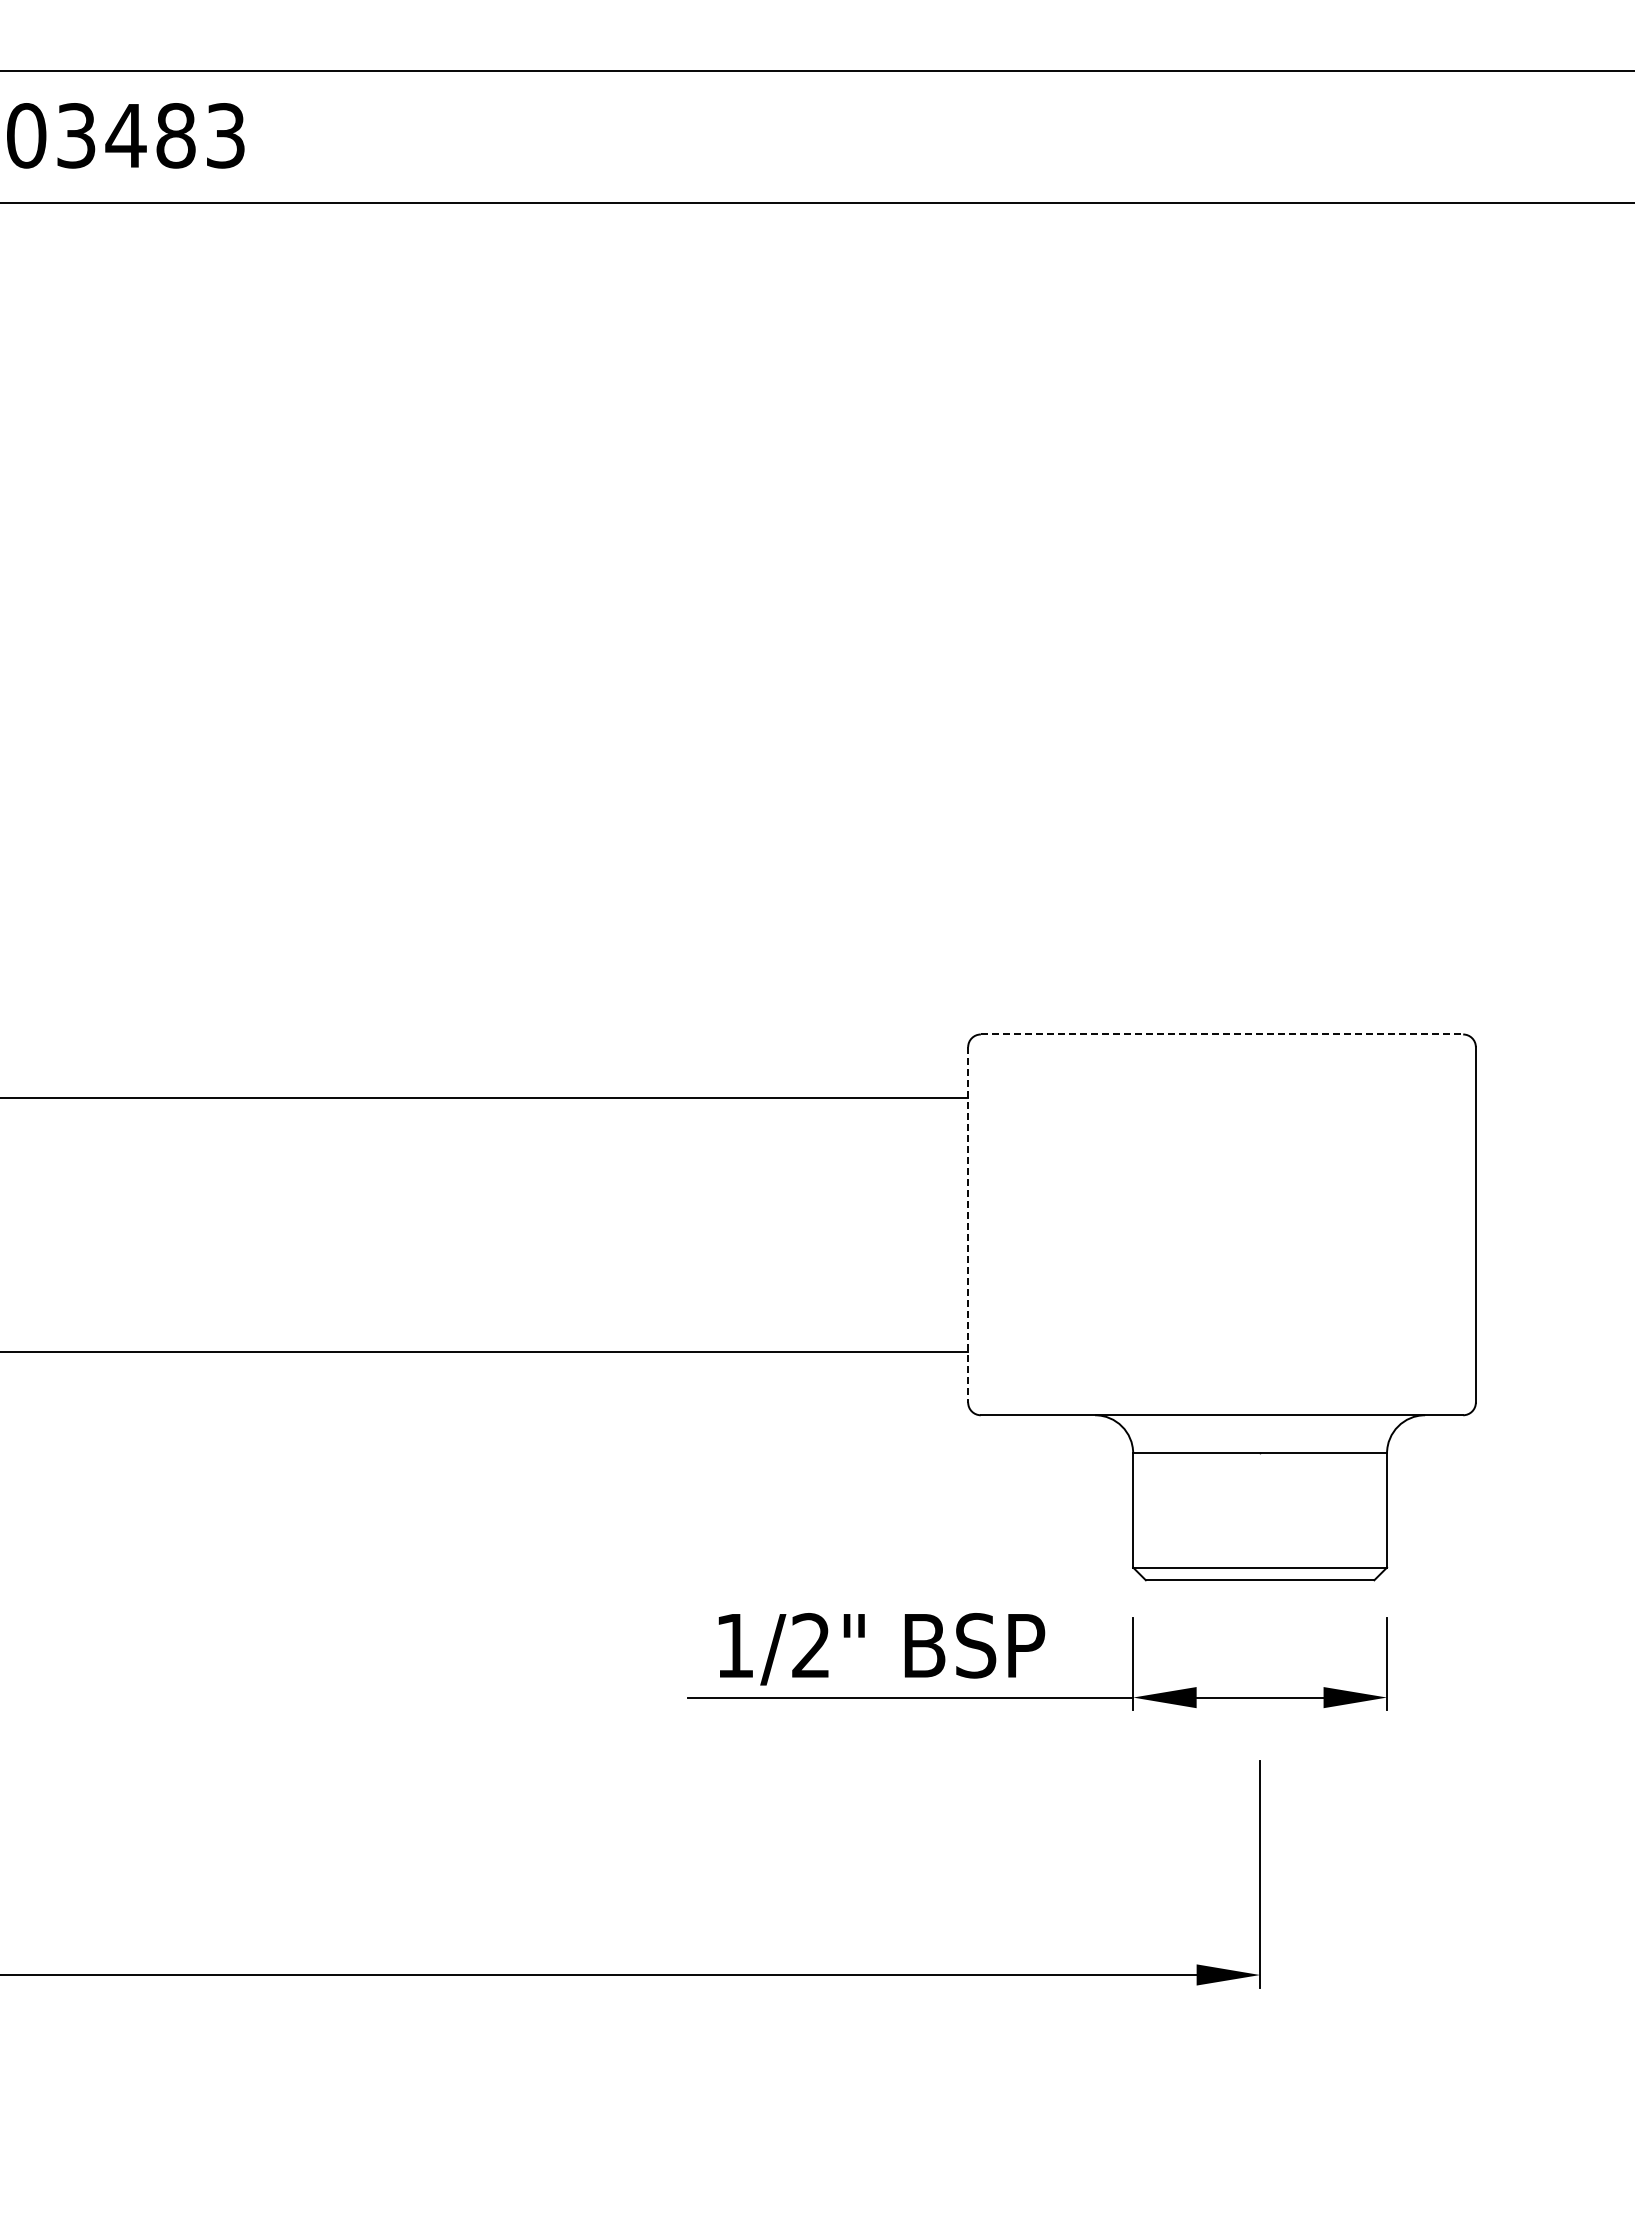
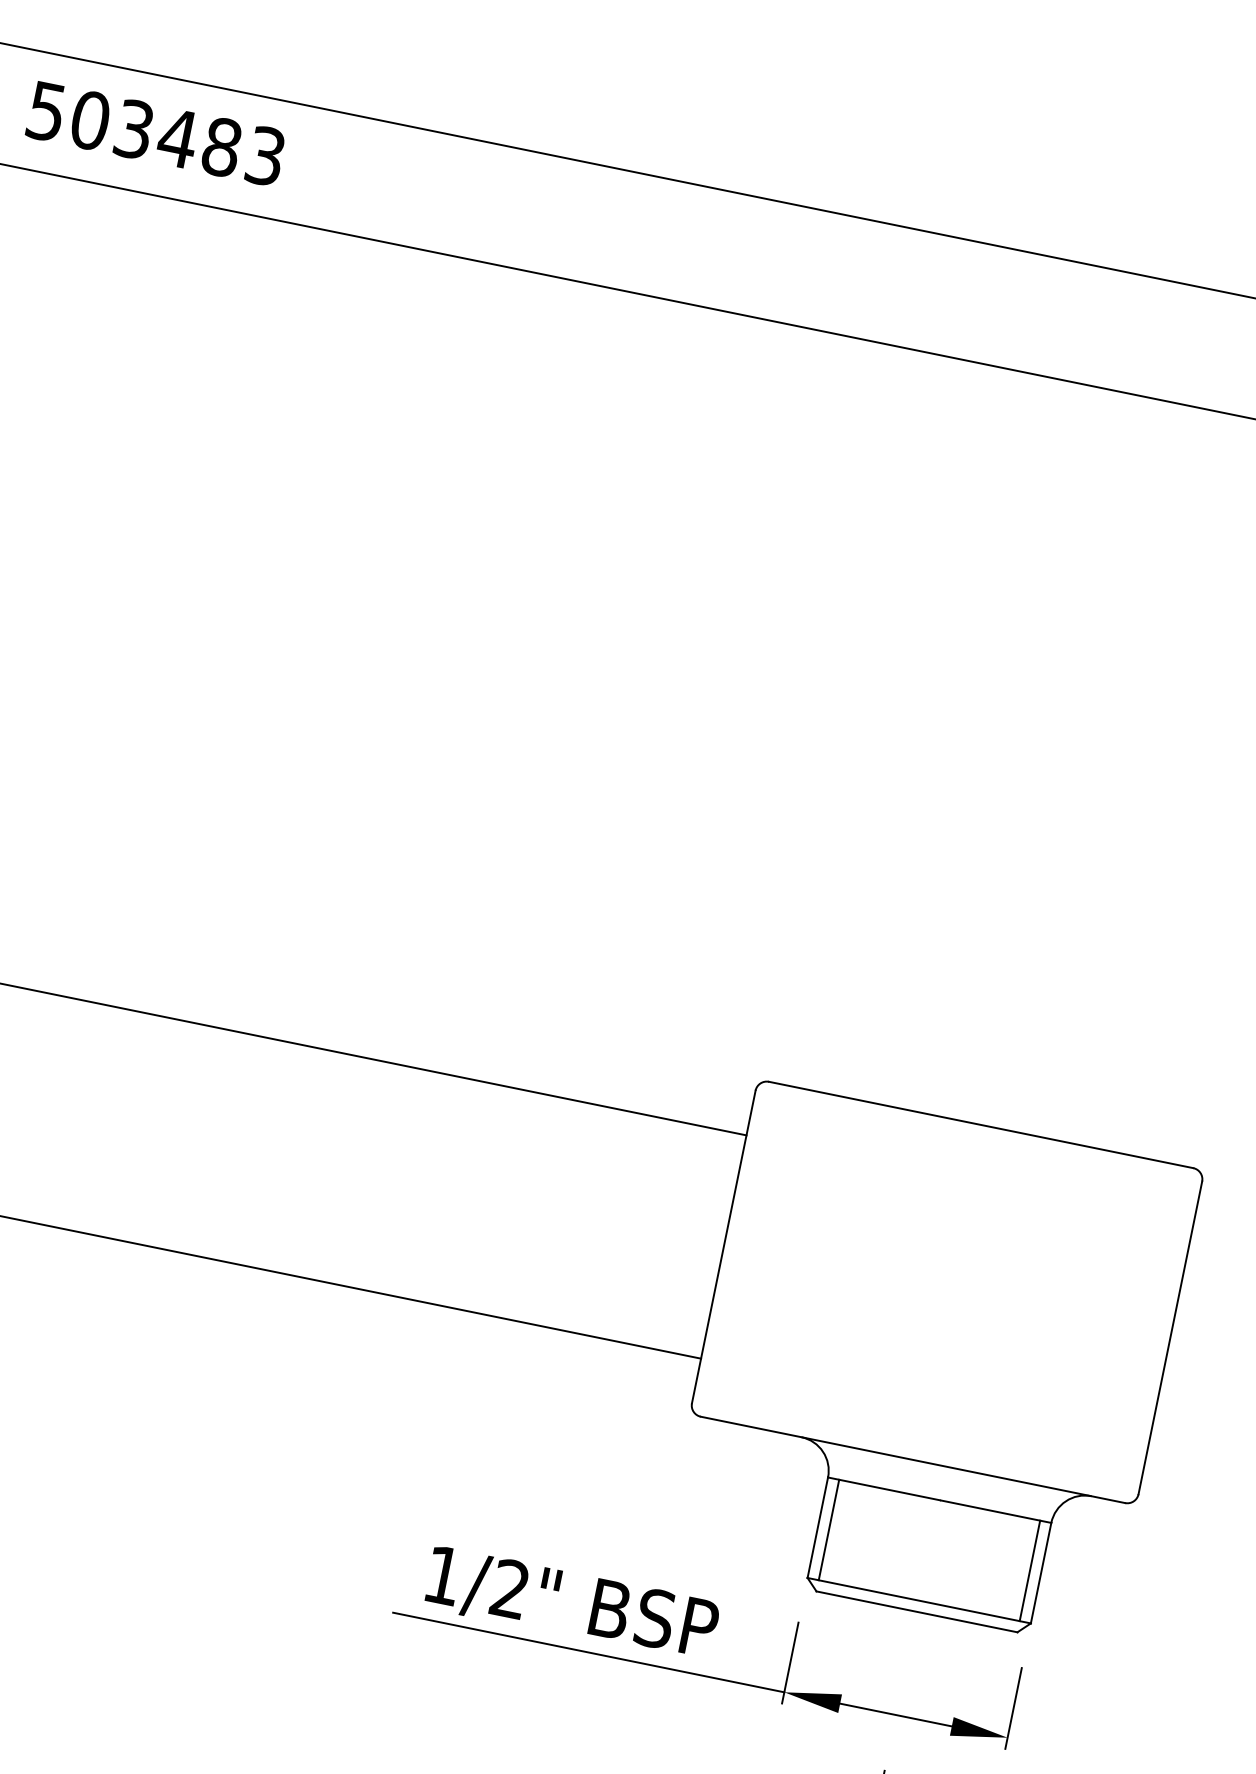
line: (1222, 1034) -> (981, 1125), dashed -> solid
line: (968, 1224) -> (724, 1246), dashed -> solid
line: (1145, 1510) -> (828, 1529), added
line: (1374, 1510) -> (1030, 1570), added

